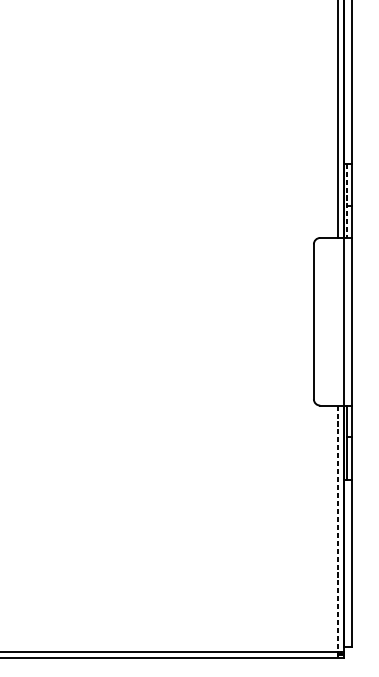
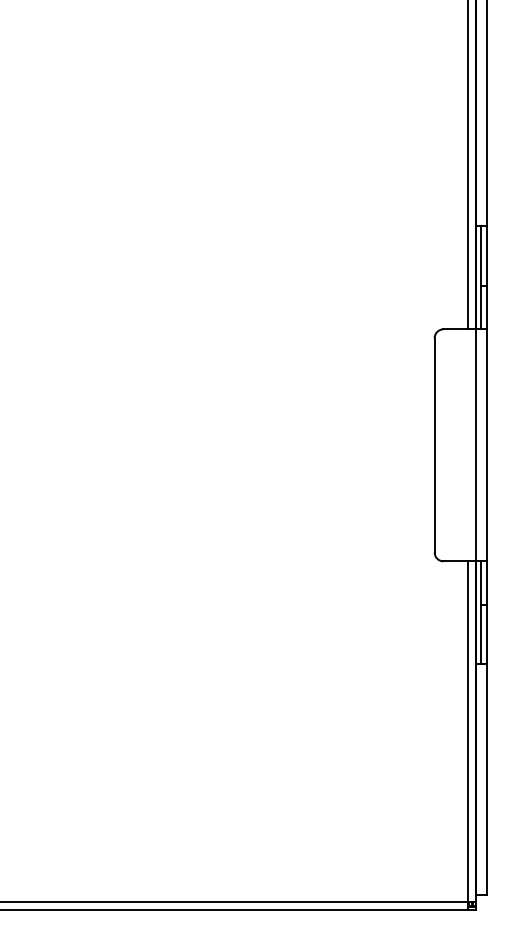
line: (346, 201) -> (480, 278), dashed -> solid
line: (338, 532) -> (468, 736), dashed -> solid

